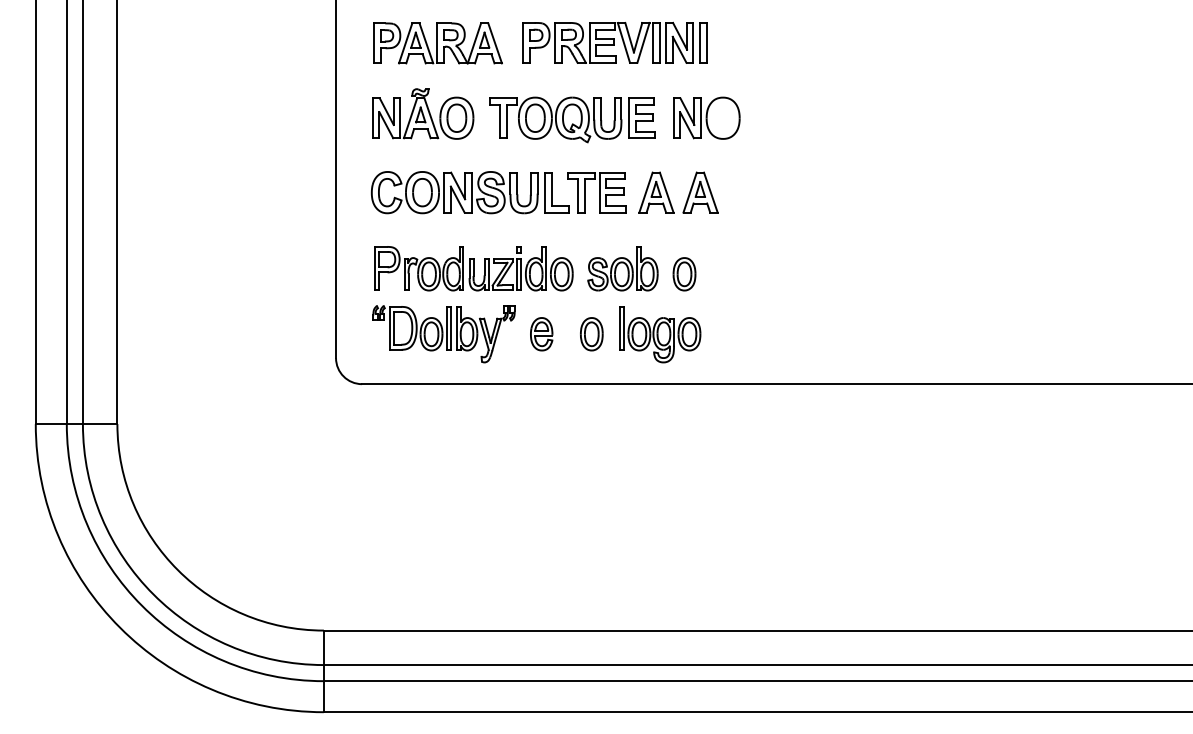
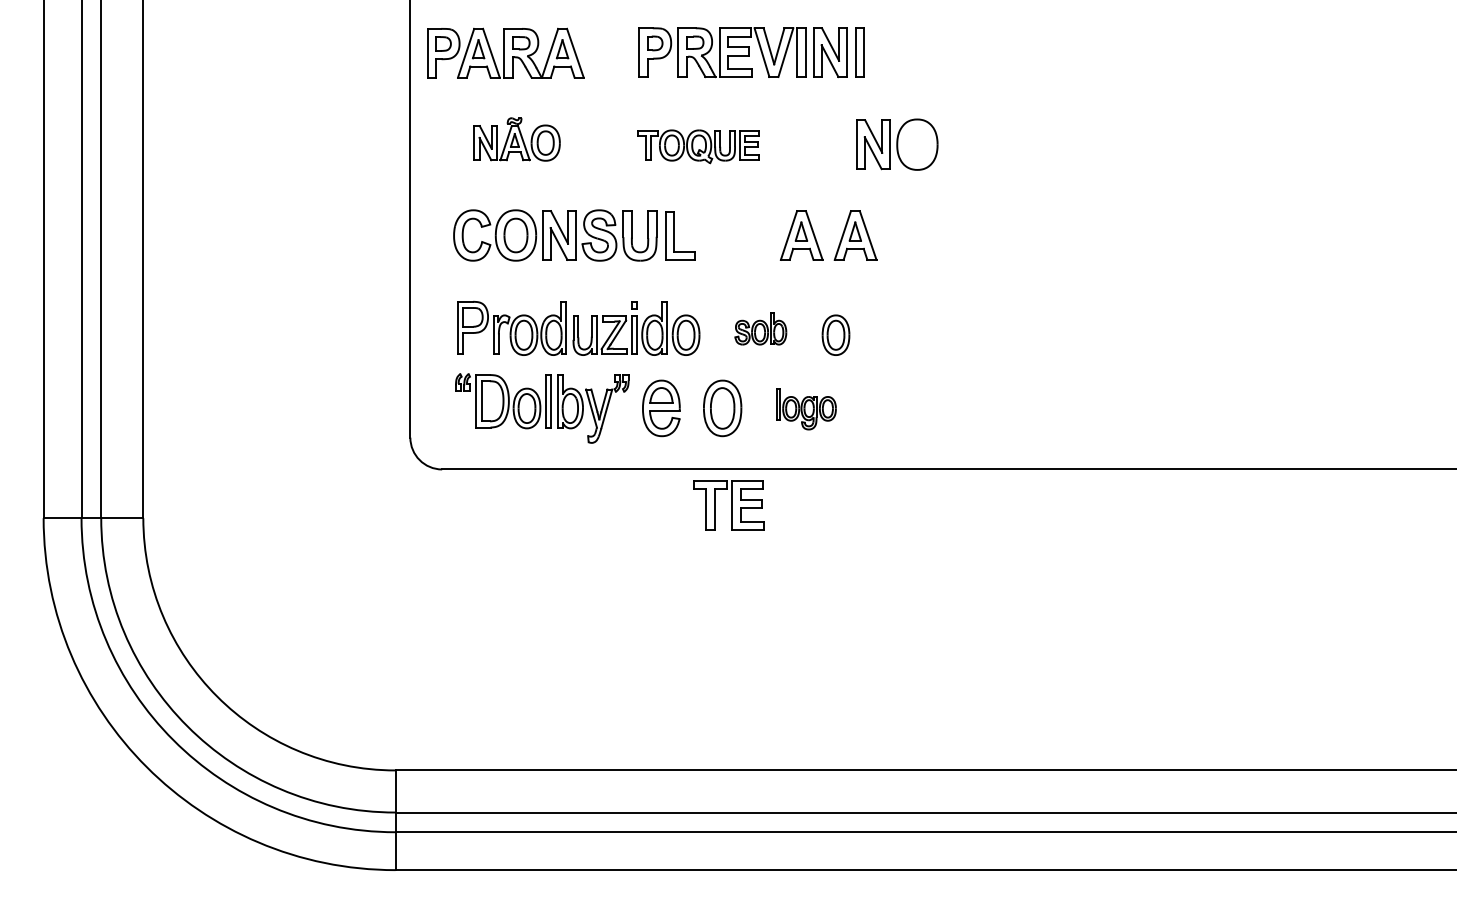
part: (437, 43) -> (504, 53), moved
part: (423, 113) -> (517, 138), size x0.7
part: (706, 117) -> (897, 143), moved
part: (572, 119) -> (699, 146), size x0.6
part: (596, 192) -> (728, 505), moved
part: (622, 268) -> (760, 328), size x0.6
part: (541, 334) -> (661, 408), size x1.4
part: (591, 334) -> (722, 408), size x1.4
part: (660, 334) -> (806, 408), size x0.6

